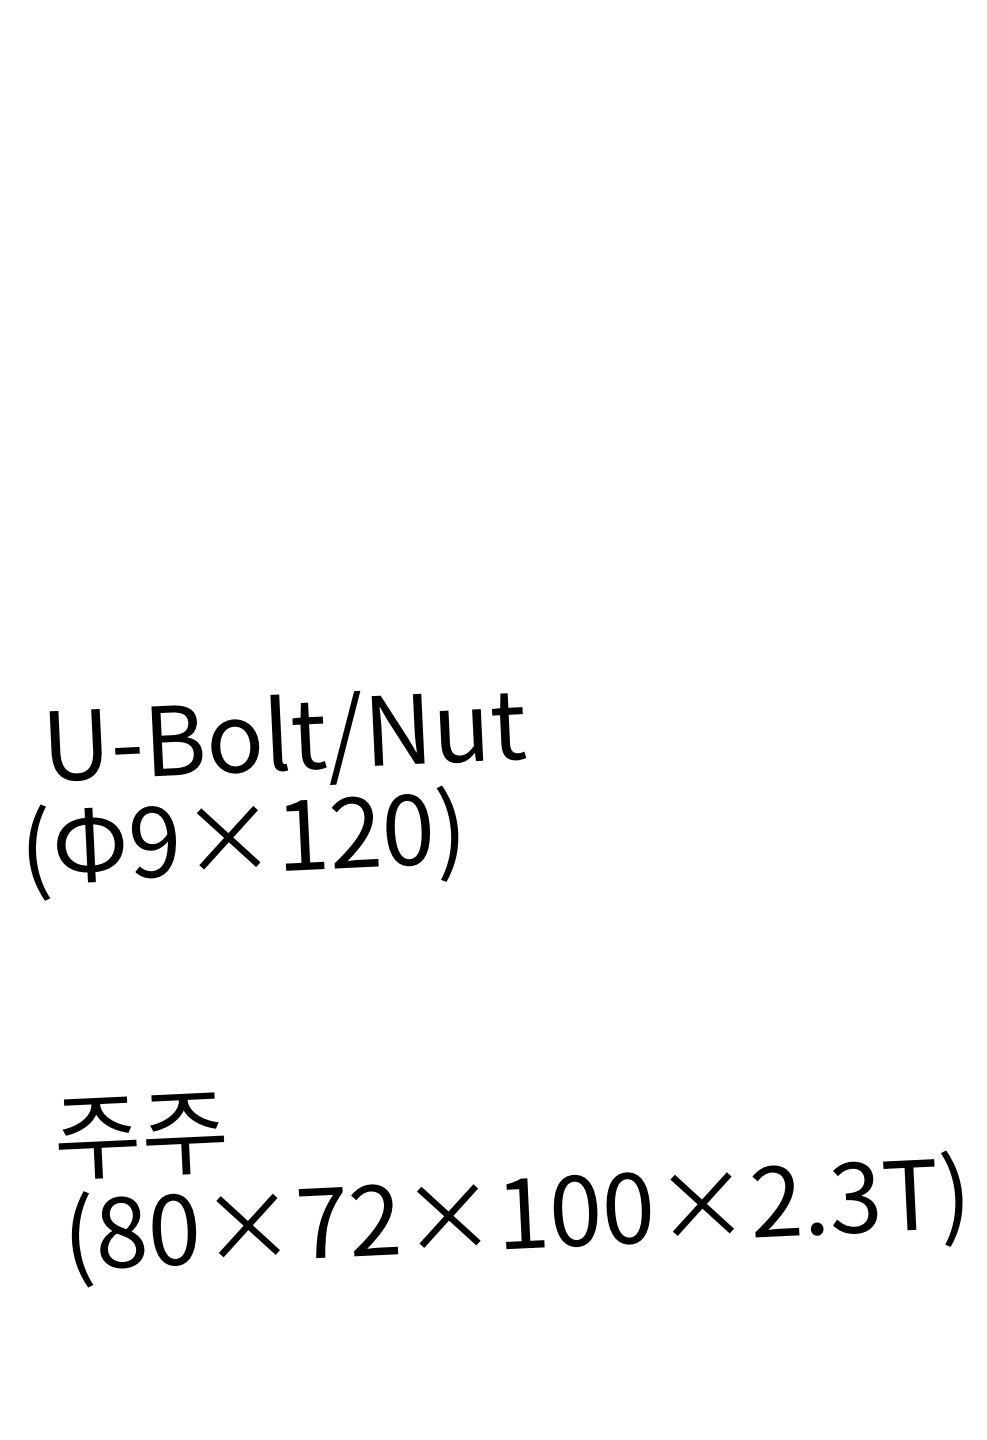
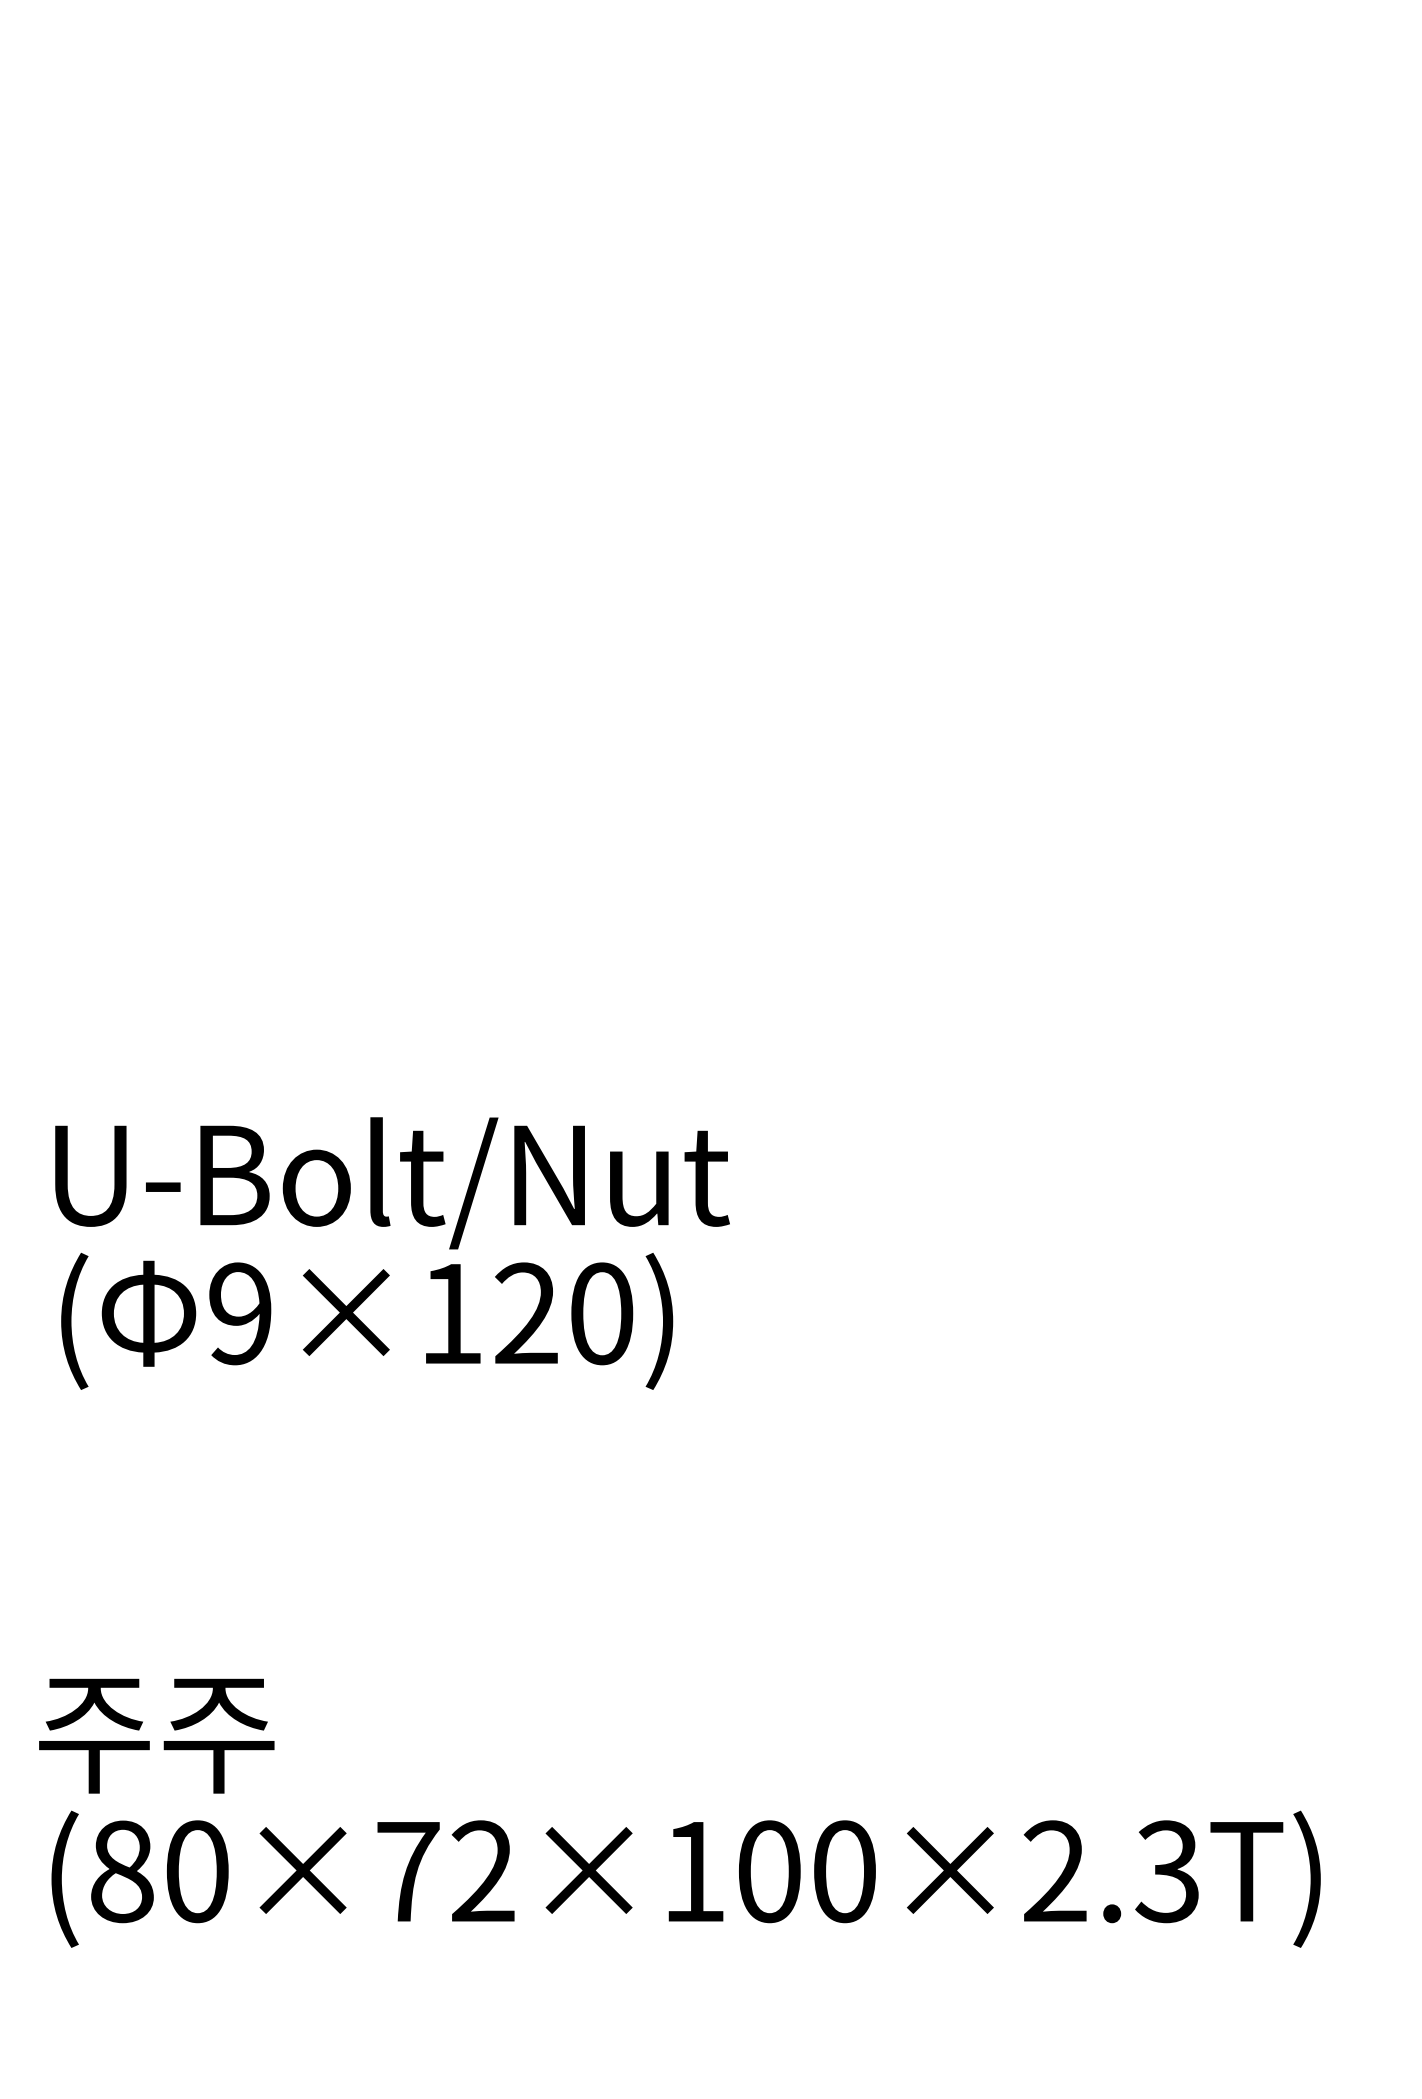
text: (243, 842) -> (367, 1320), moved

